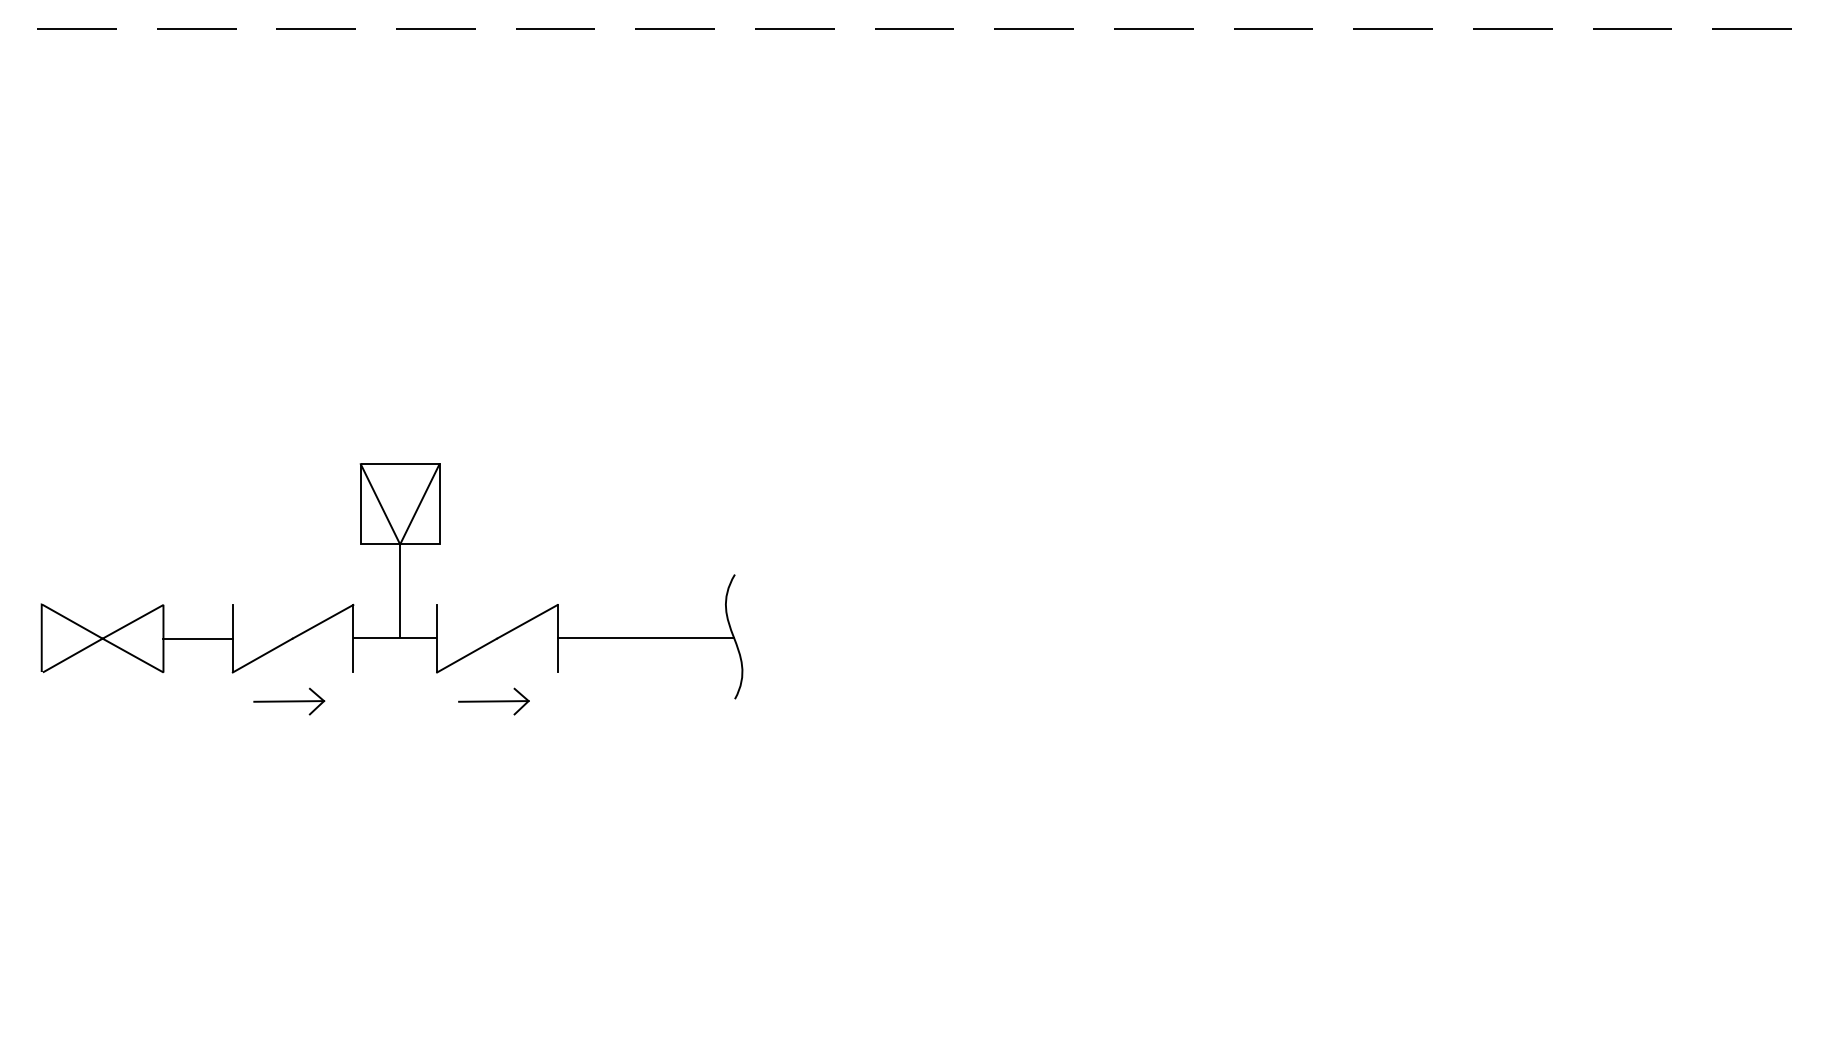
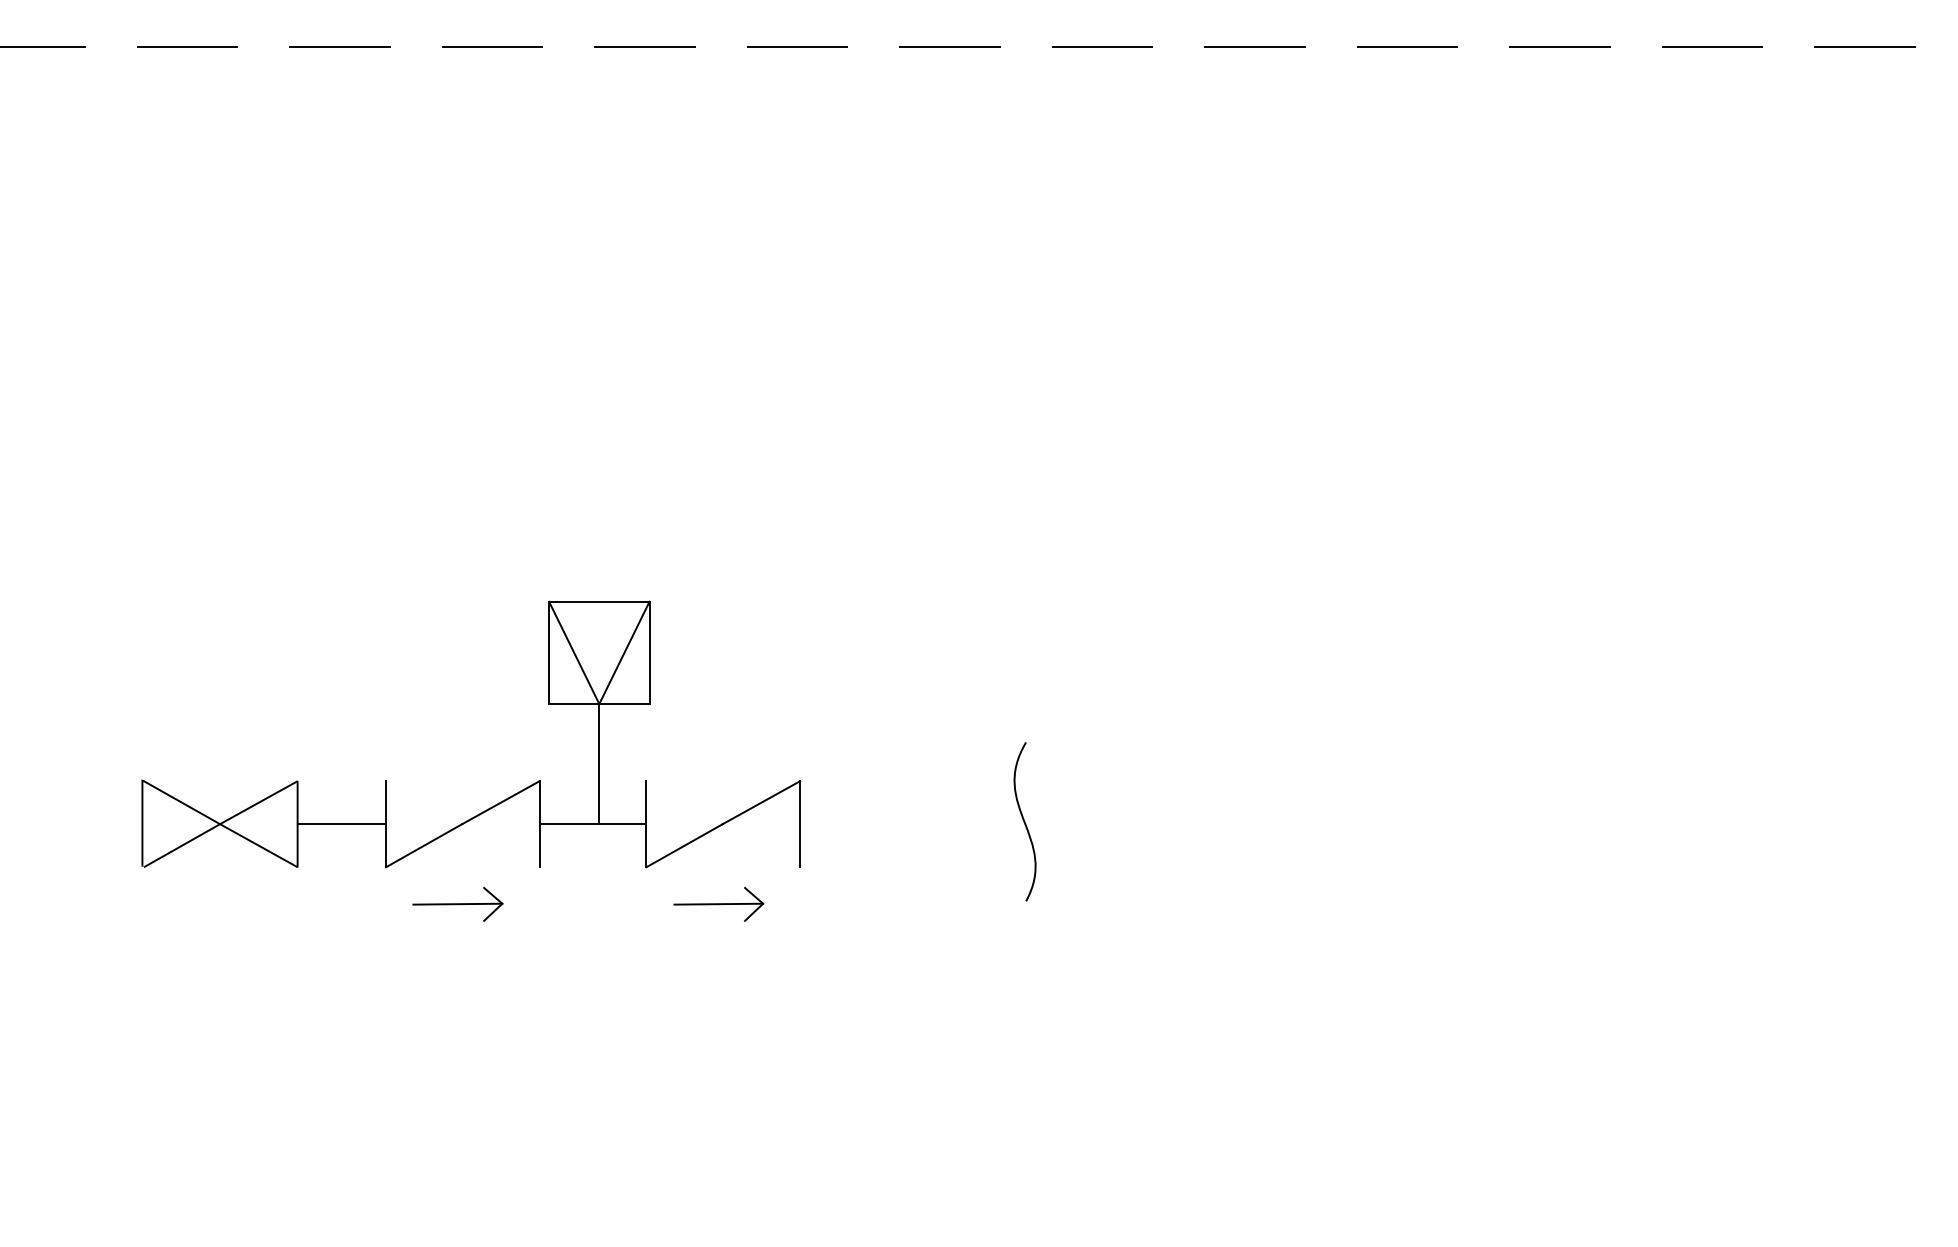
line: (645, 638) -> (912, 823), removed

